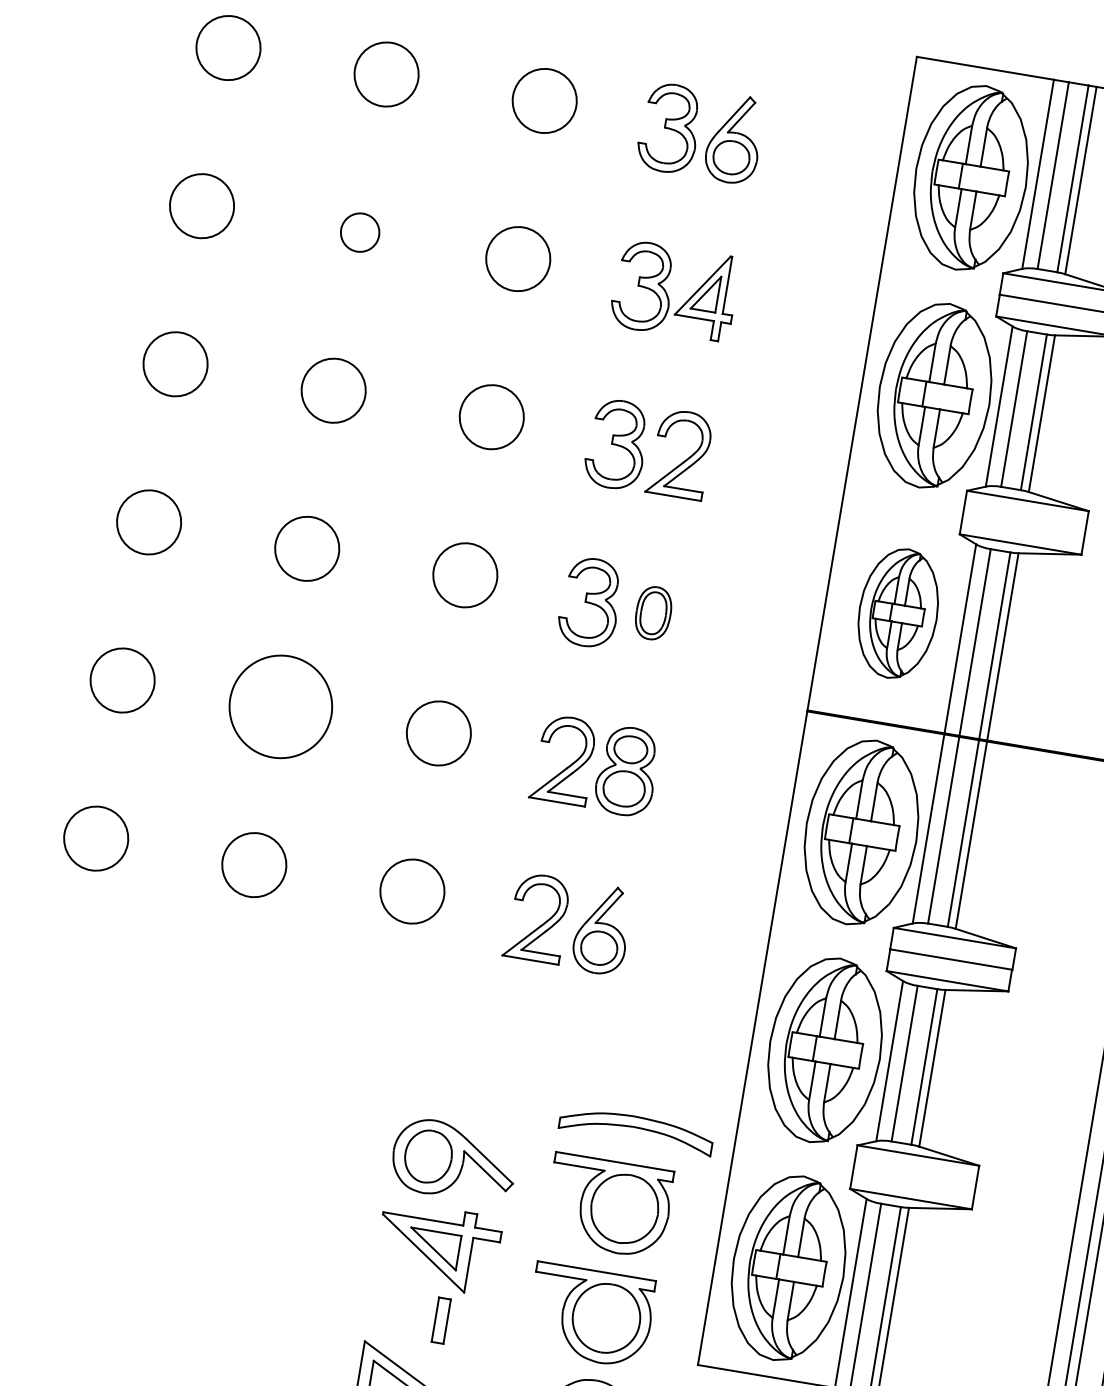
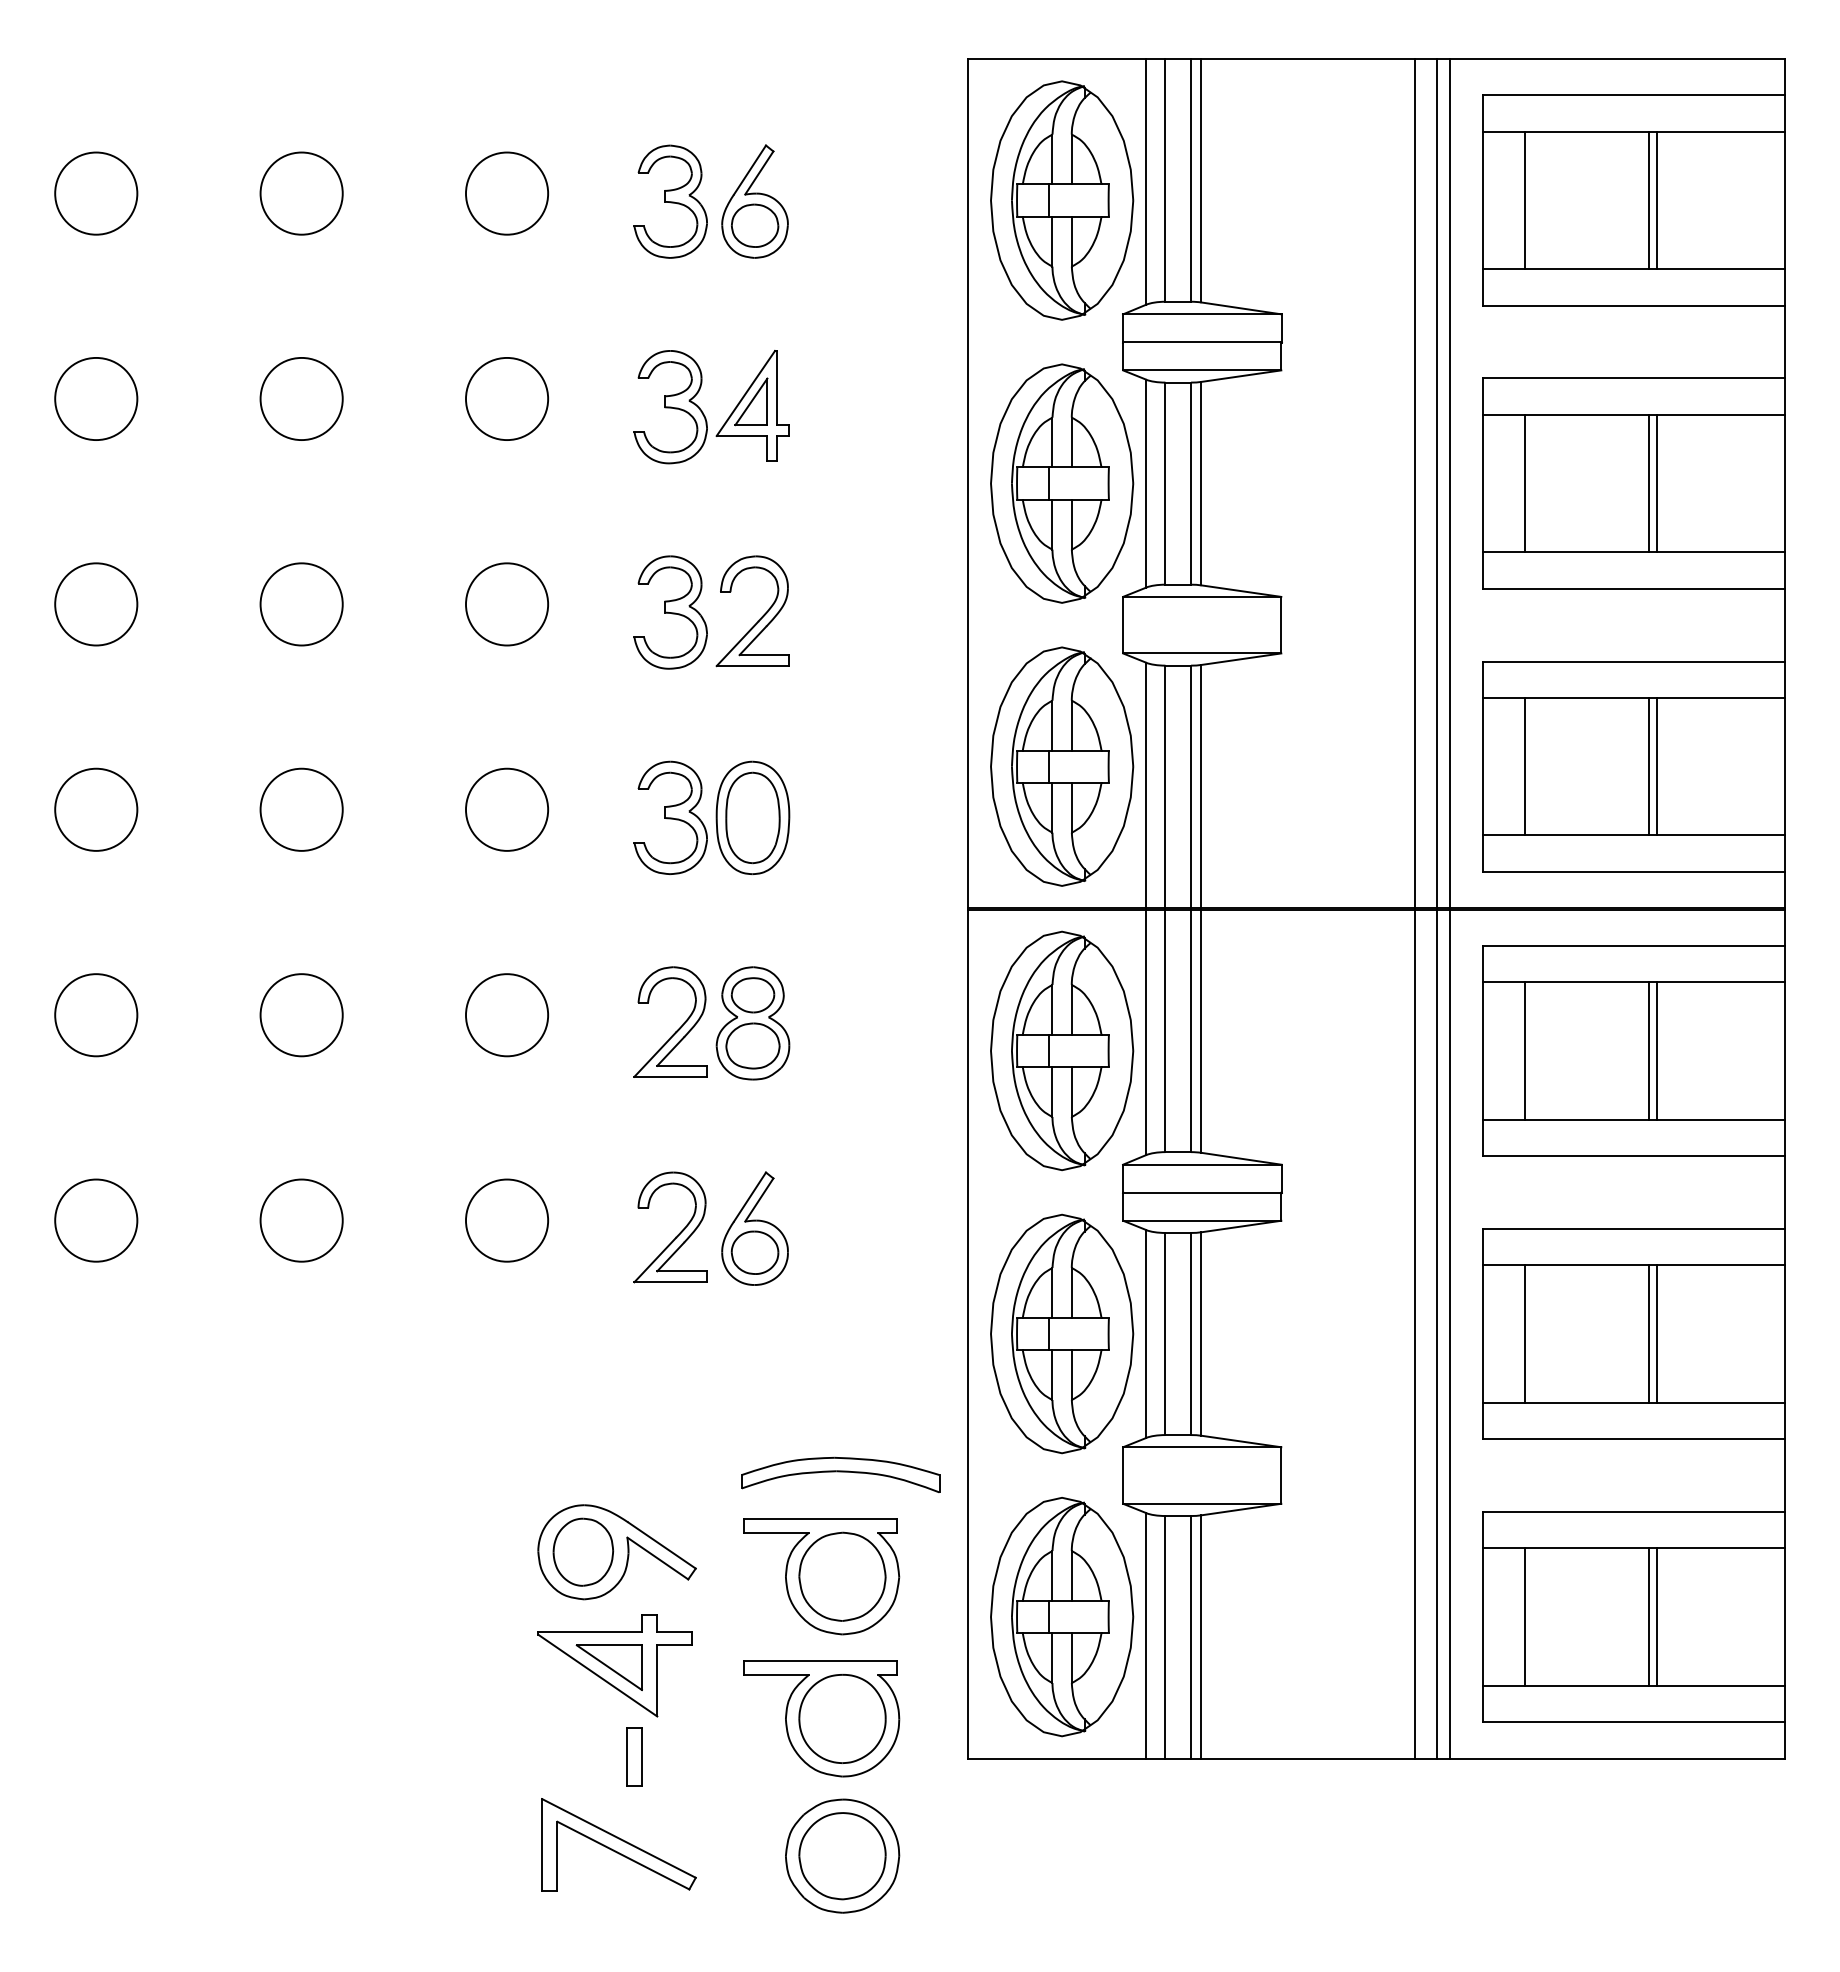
circle: (360, 232) -> (301, 398), size x1.67
part: (653, 612) -> (752, 817), size x1.67
part: (898, 613) -> (1062, 766), size x1.43
circle: (280, 707) -> (301, 1015), size x0.62

